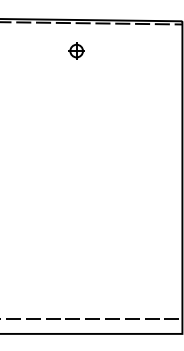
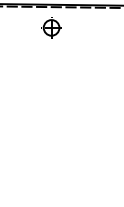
part: (76, 50) -> (51, 27), size x1.67

